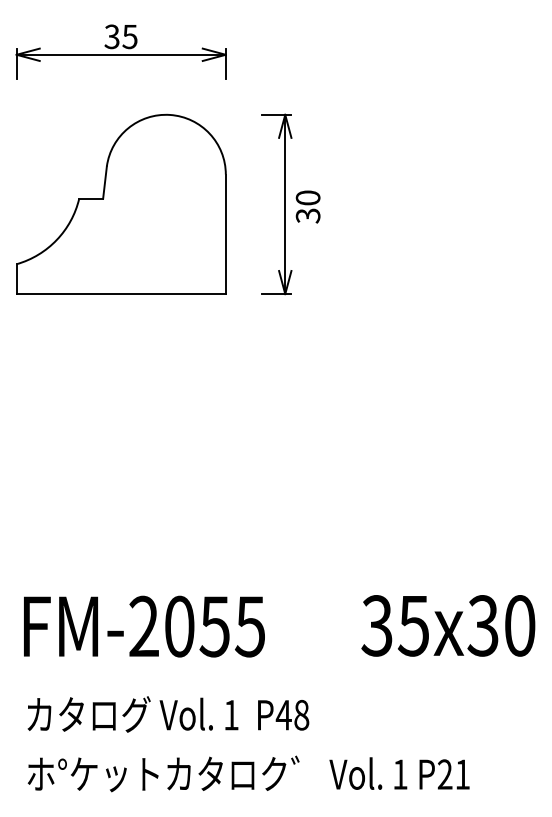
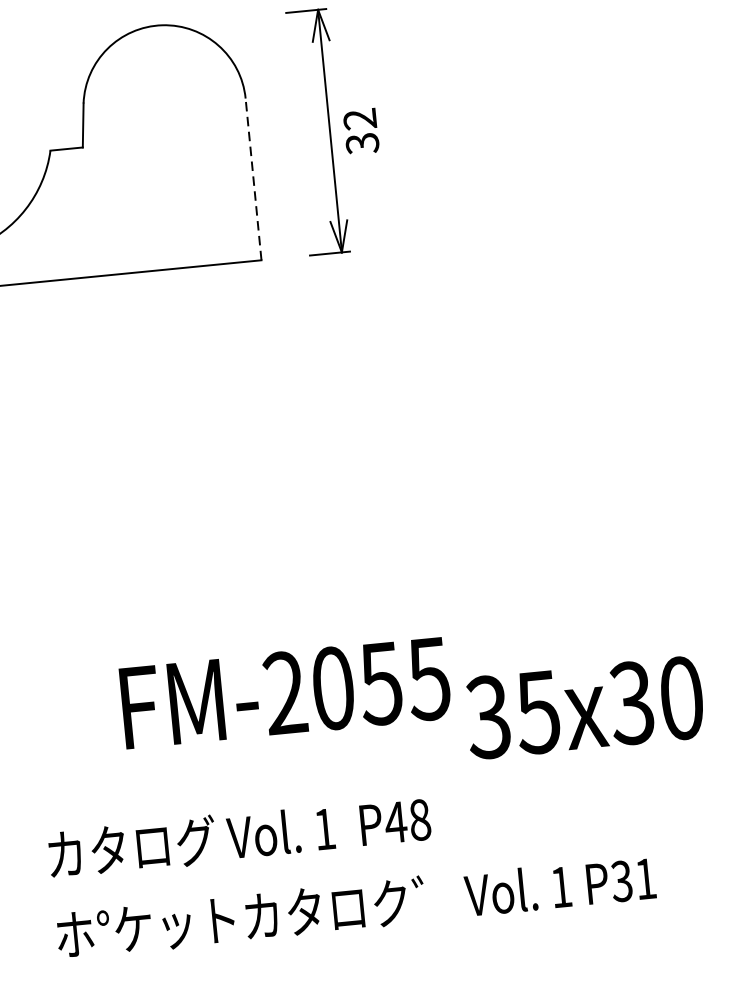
text: (307, 197) -> (359, 118), 30 -> 32
line: (225, 234) -> (253, 179), solid -> dashed
text: (448, 625) -> (584, 707), moved
text: (144, 626) -> (285, 692), moved
text: (444, 774) -> (621, 881), P21 -> P31

